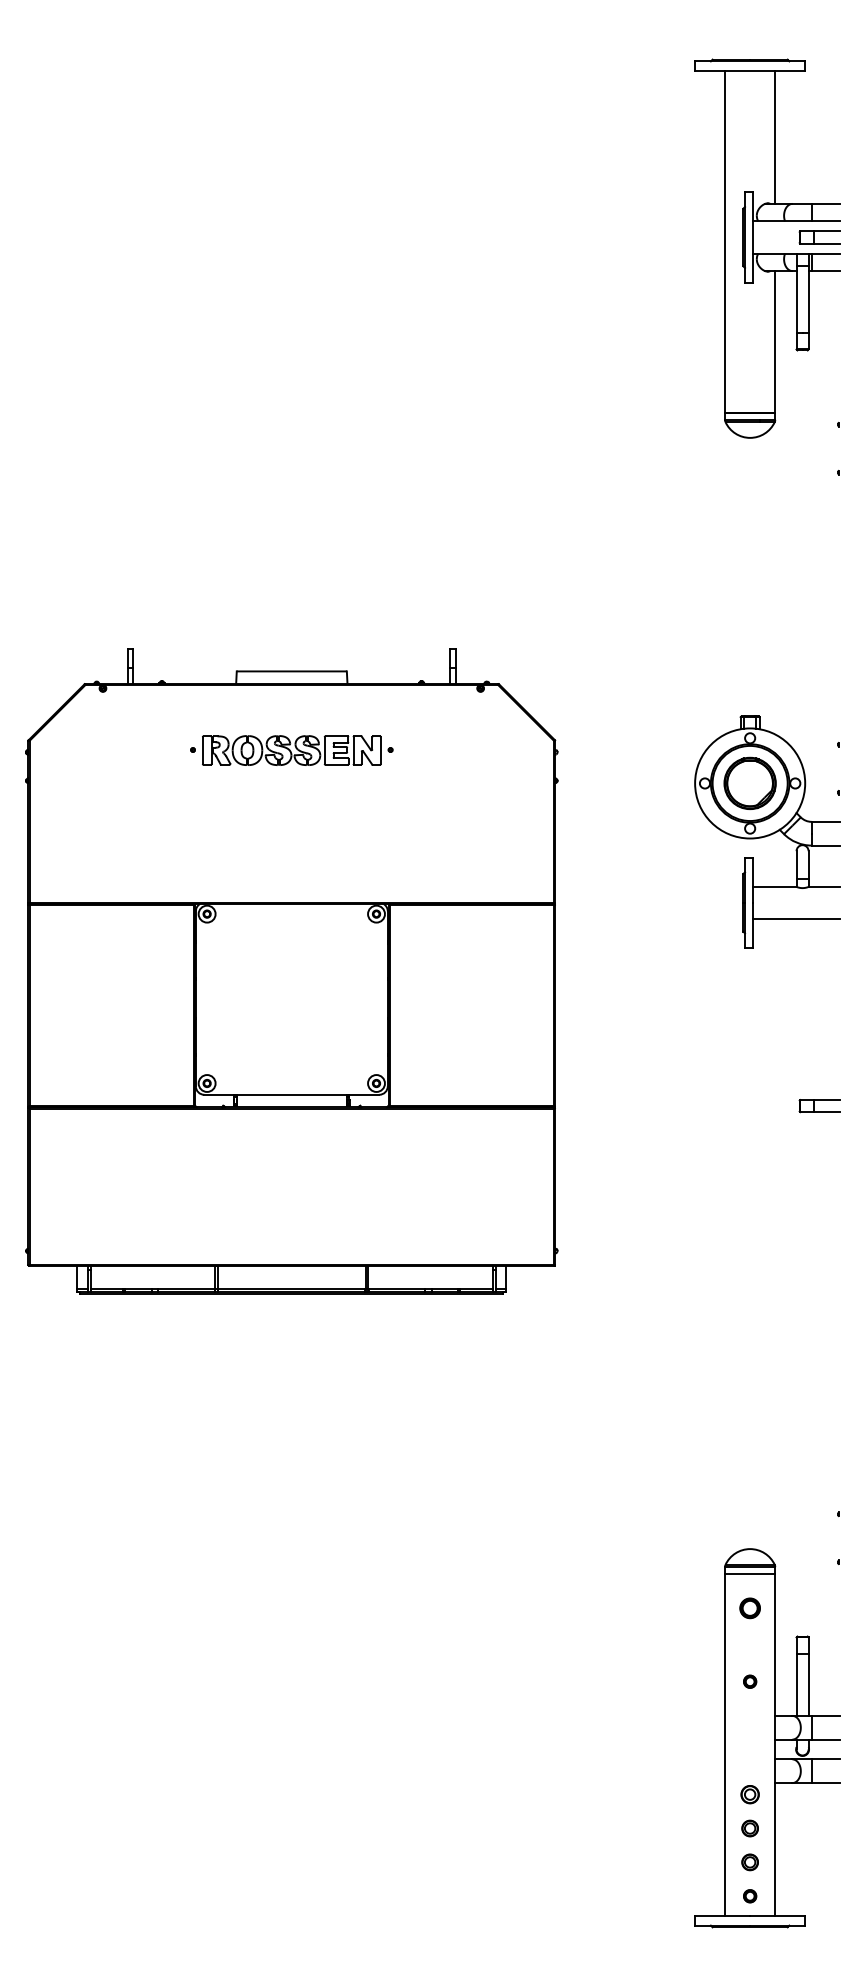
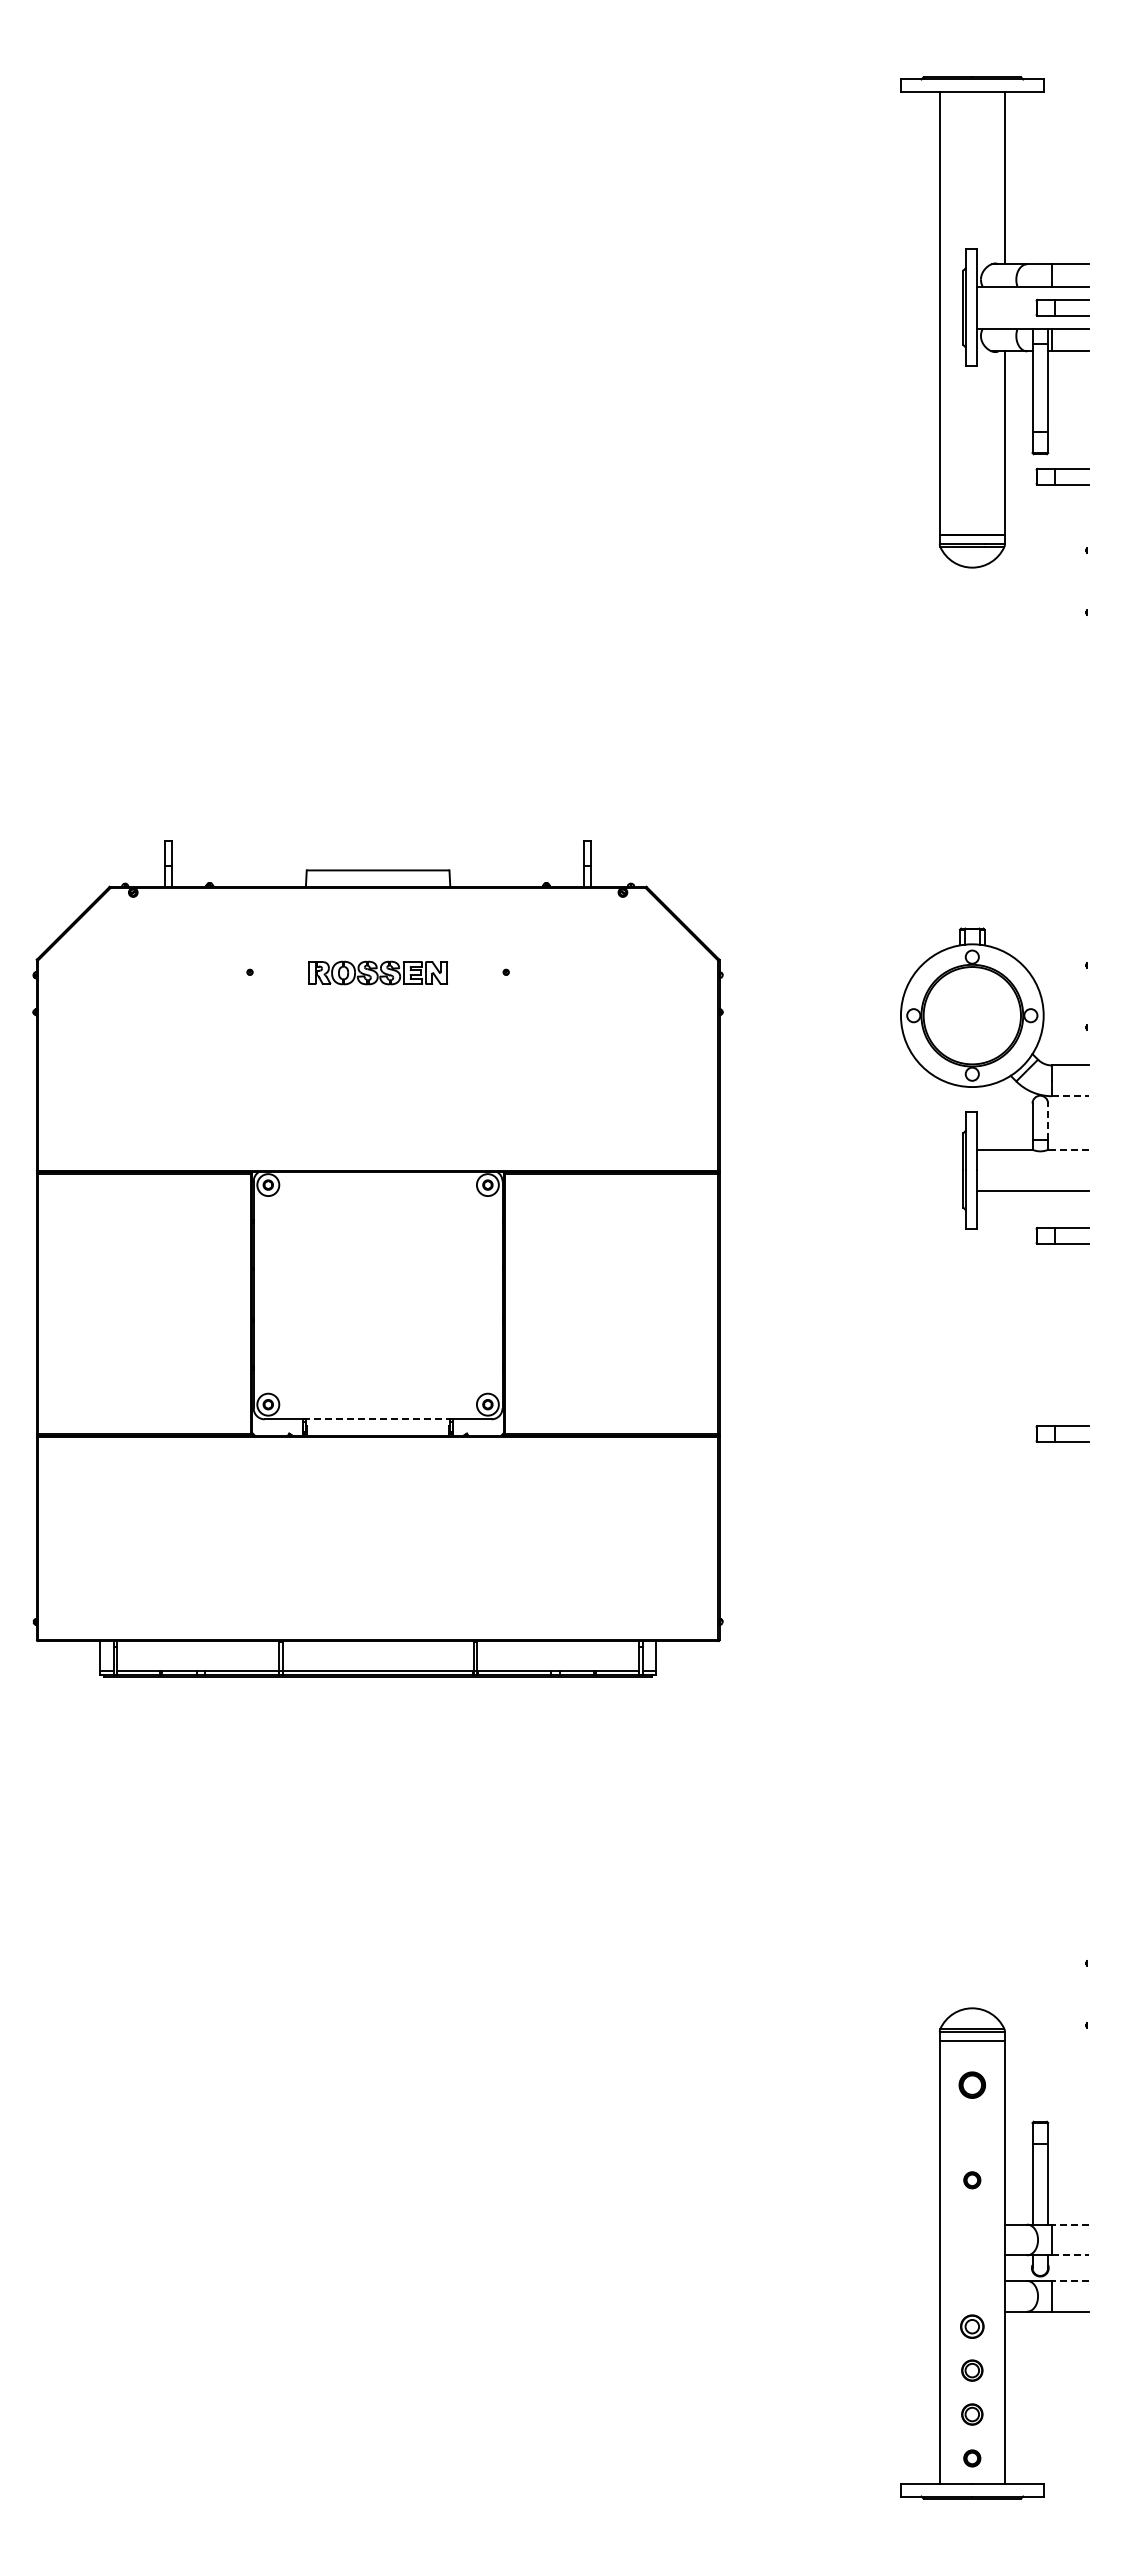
part: (819, 362) -> (1062, 469), added
part: (291, 750) -> (377, 972), size x0.6
part: (750, 783) -> (972, 1015), removed
line: (825, 845) -> (1070, 1096), solid -> dashed
line: (808, 865) -> (1048, 1121), solid -> dashed
line: (824, 886) -> (1068, 1149), solid -> dashed
part: (819, 947) -> (1062, 1228), added
line: (290, 1094) -> (376, 1419), solid -> dashed
line: (825, 1715) -> (1069, 2224), solid -> dashed
line: (825, 1739) -> (1070, 2255), solid -> dashed
line: (825, 1759) -> (1069, 2280), solid -> dashed

